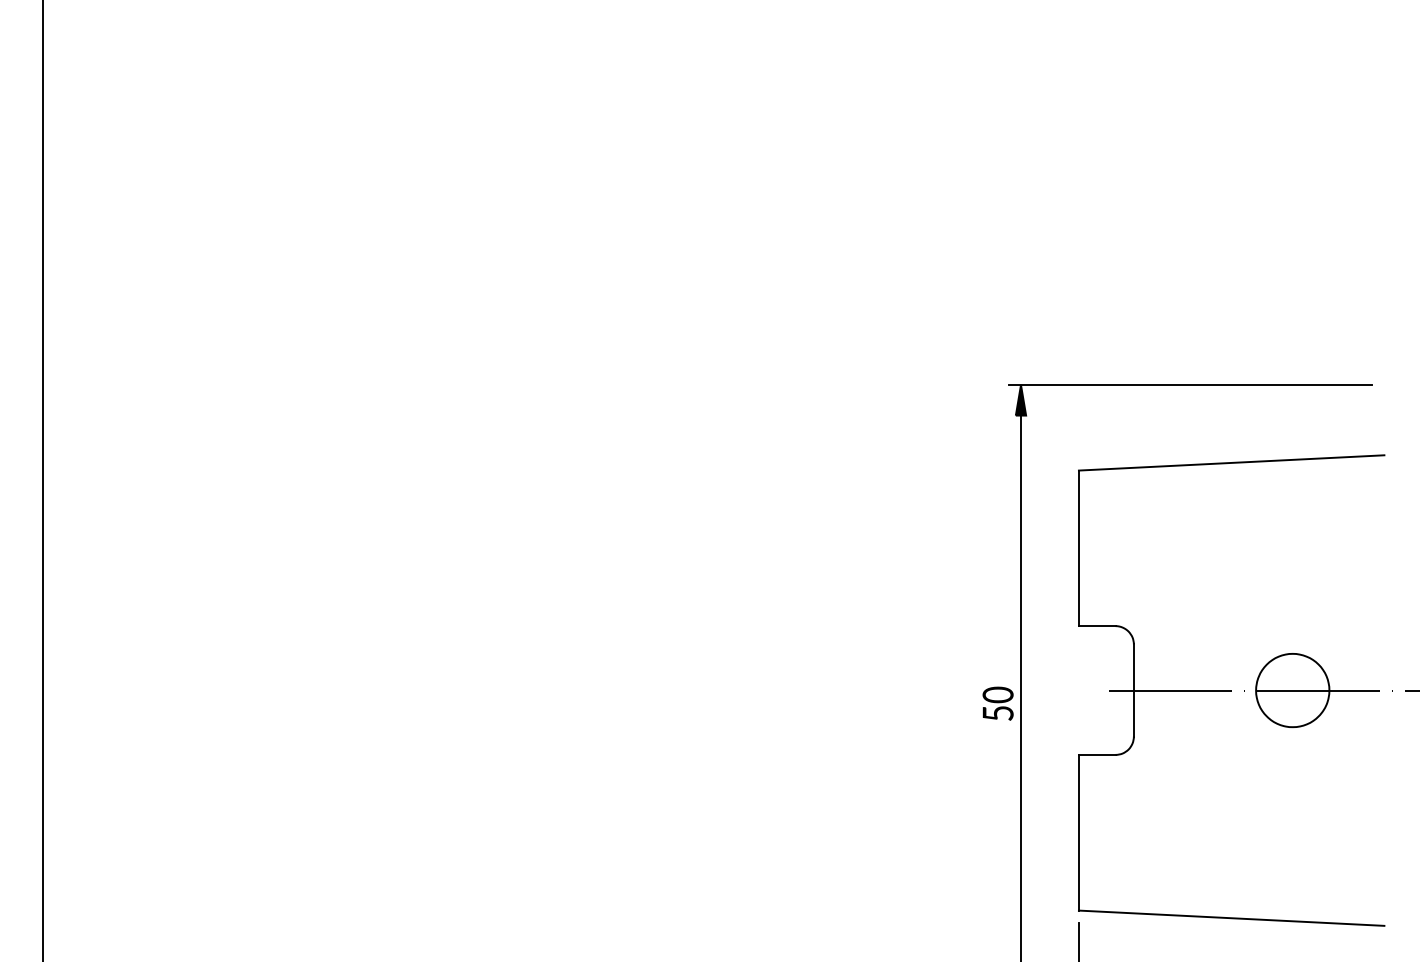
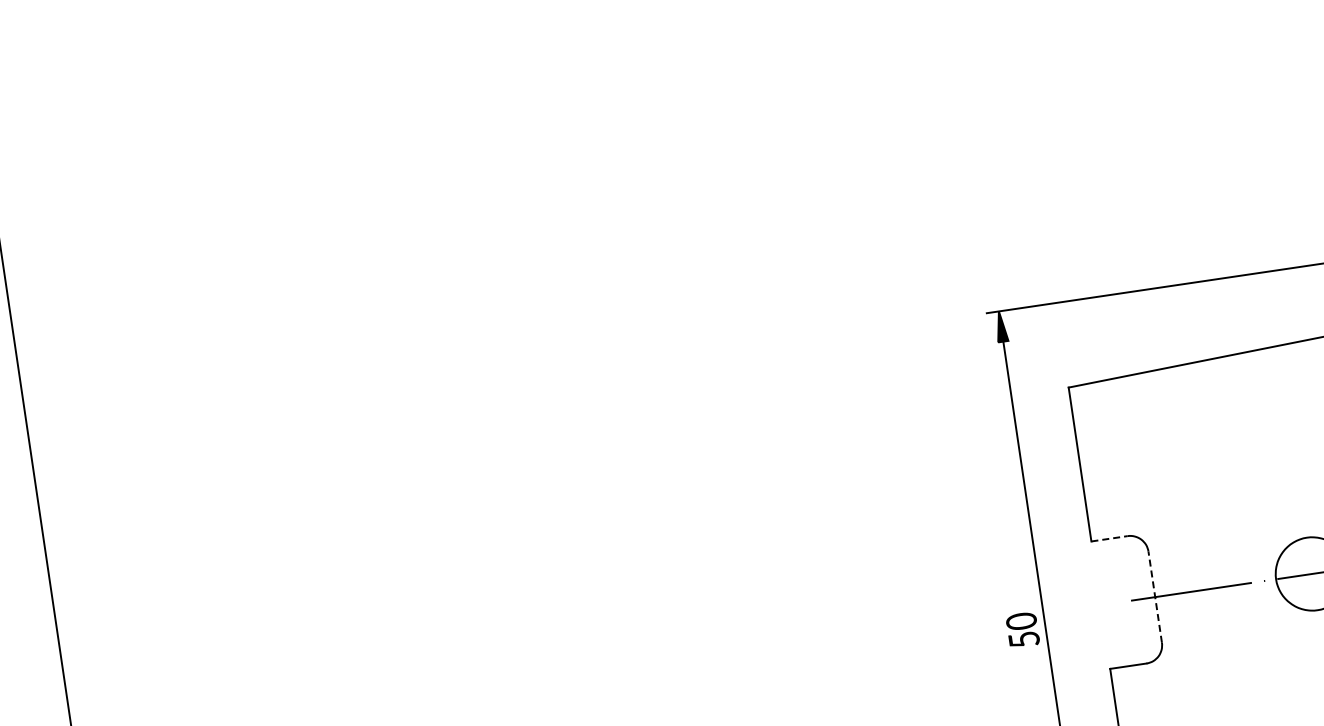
line: (1097, 626) -> (1109, 539), solid -> dashed
line: (1133, 690) -> (1154, 597), solid -> dashed

